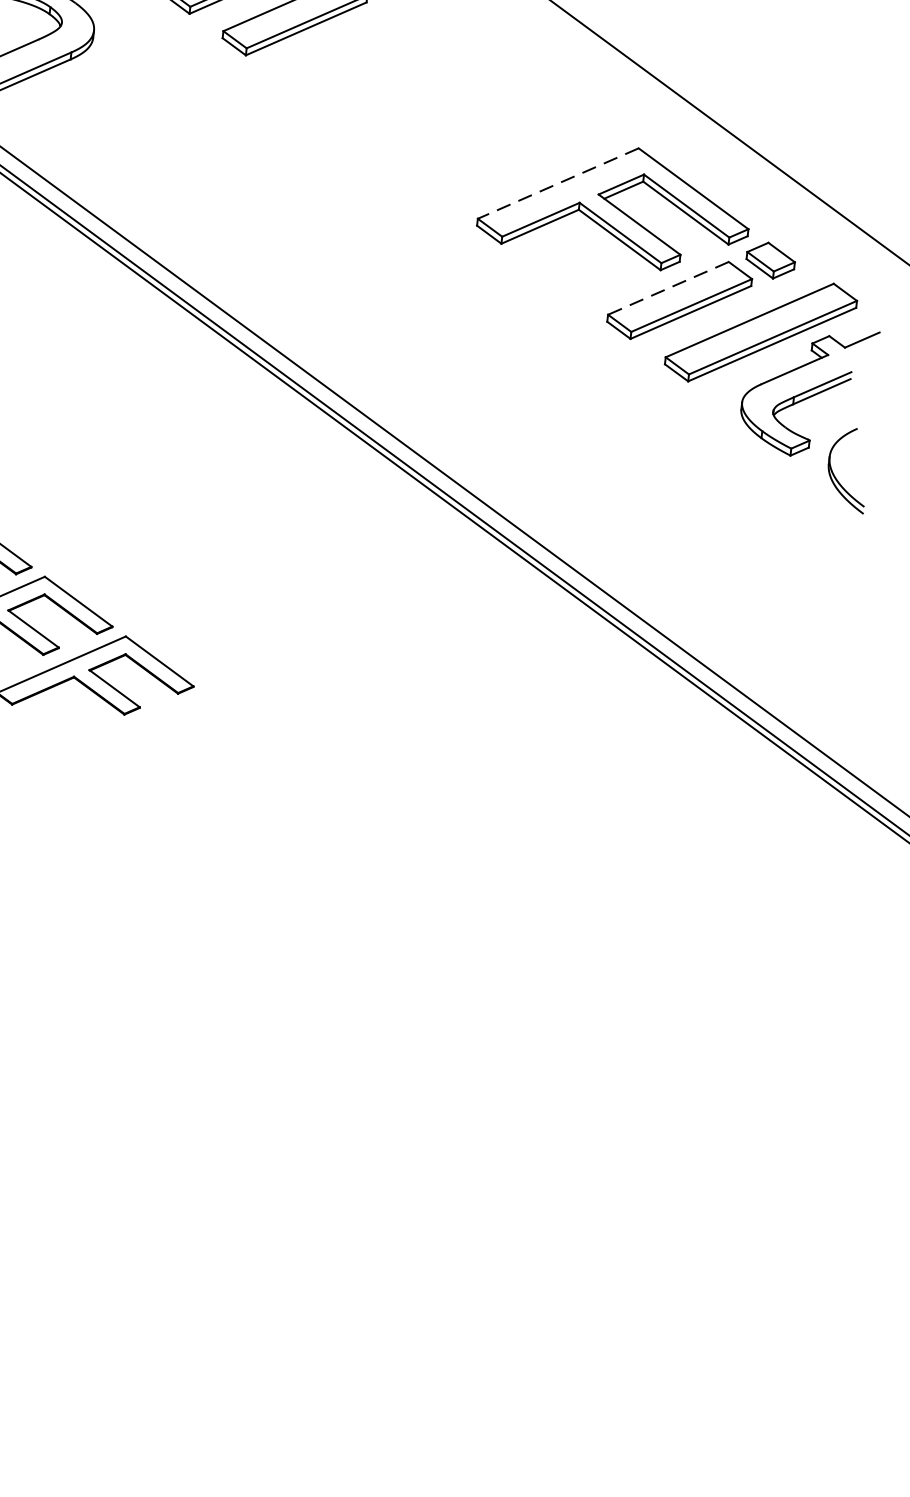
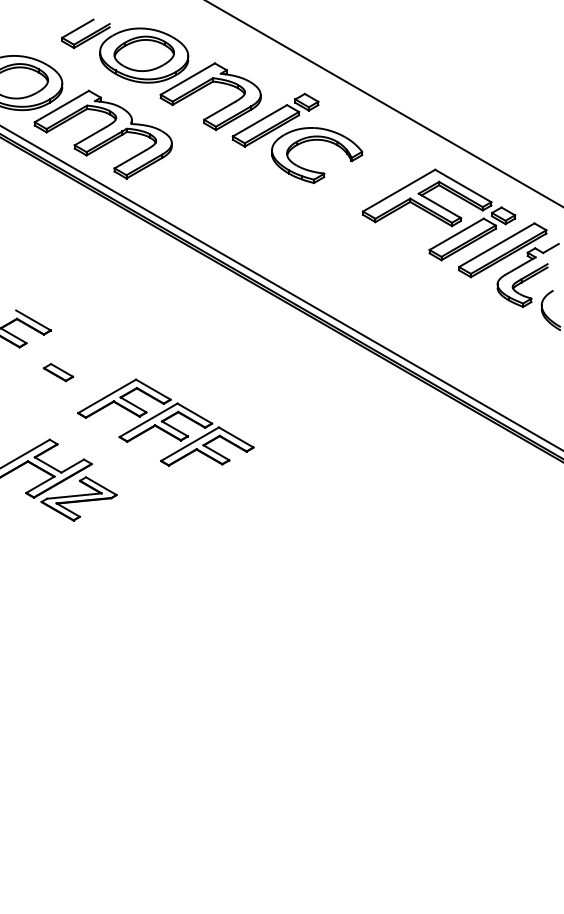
part: (409, 62) -> (322, 141), added
line: (559, 183) -> (399, 190), dashed -> solid
line: (667, 288) -> (456, 234), dashed -> solid

